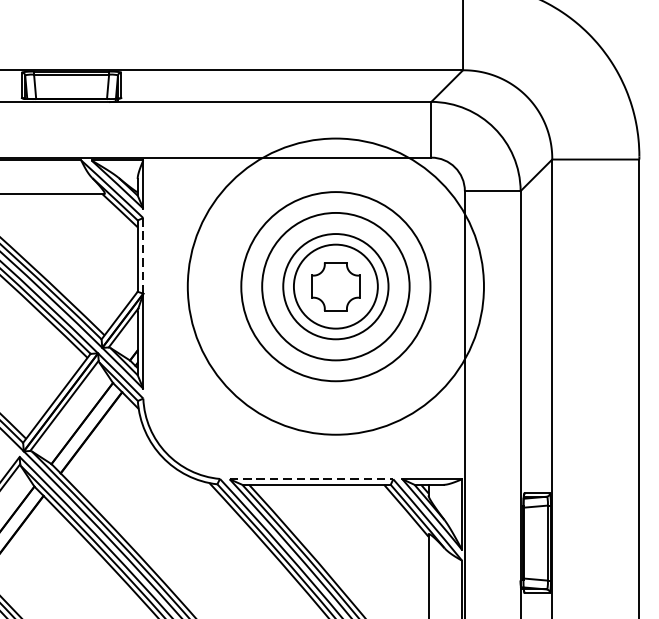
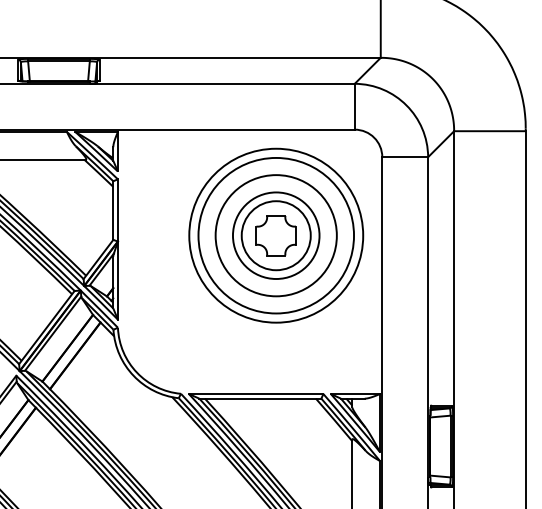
line: (142, 255) -> (117, 210), dashed -> solid
circle: (336, 286) -> (276, 235), size x0.71
line: (311, 479) -> (256, 394), dashed -> solid

